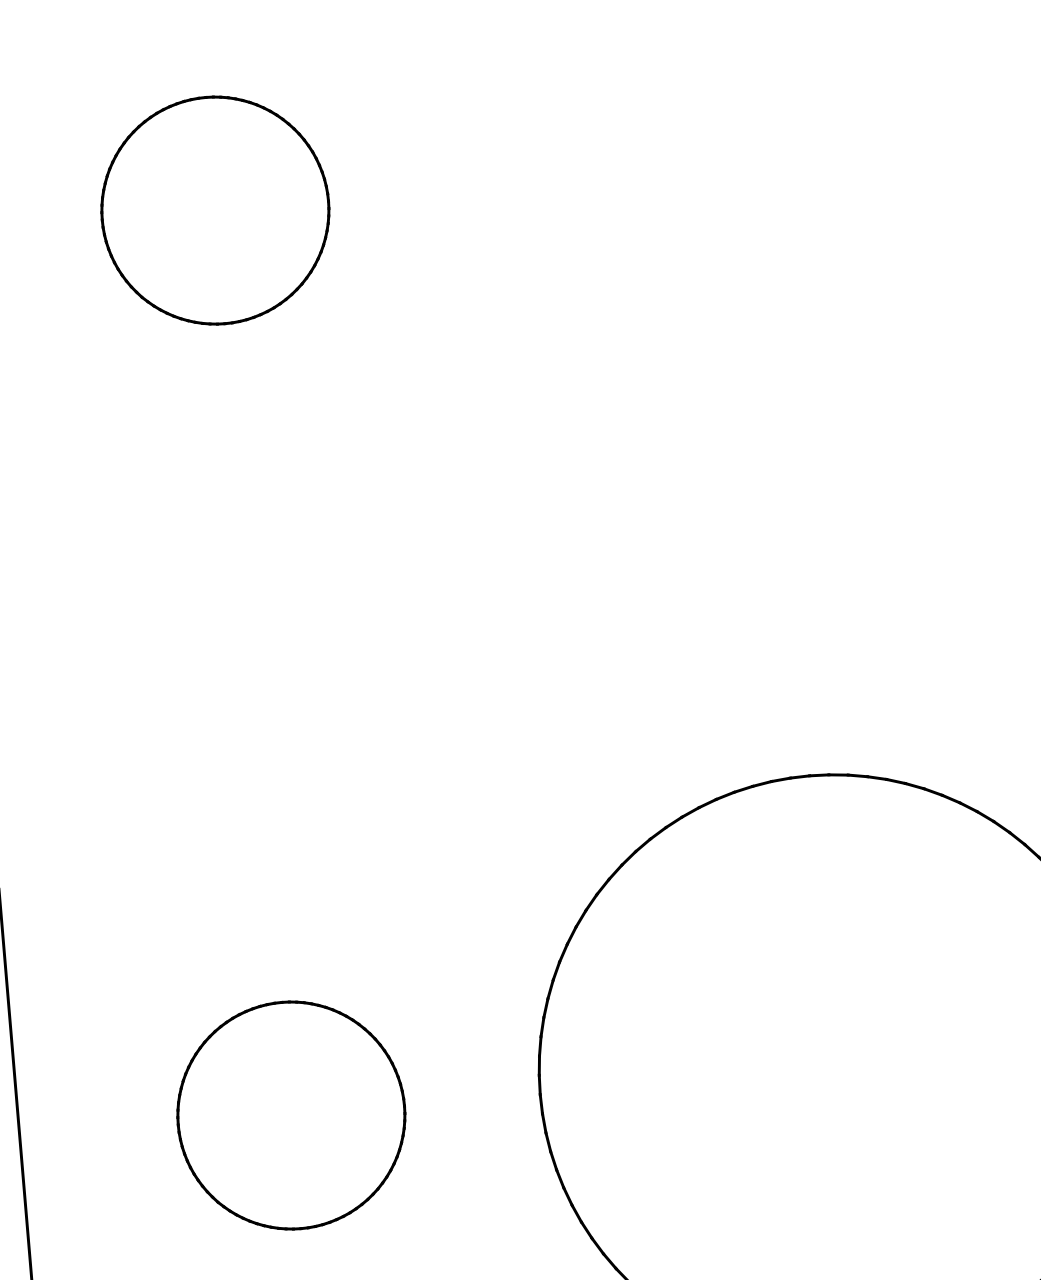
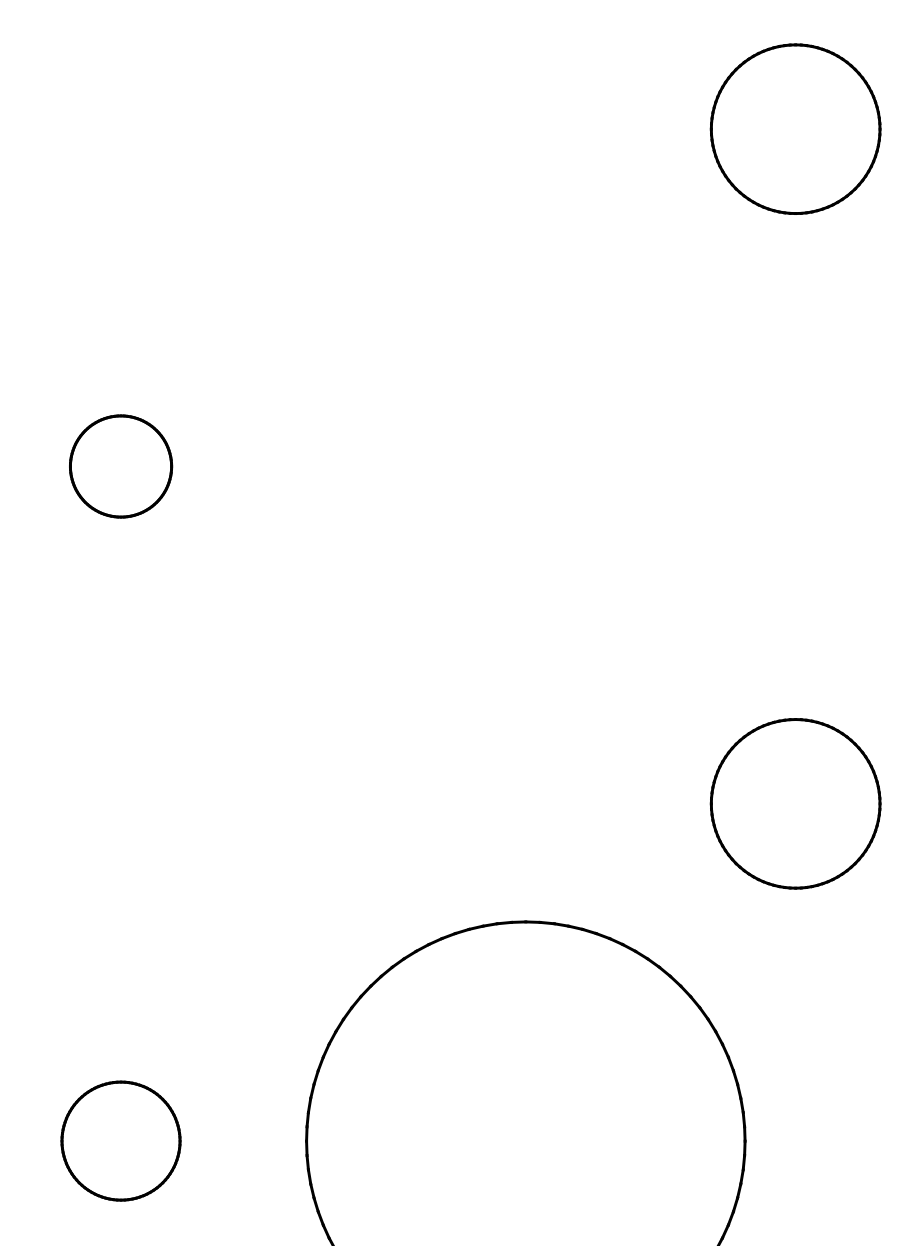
part: (214, 210) -> (120, 466), size x0.6
part: (290, 1114) -> (120, 1140), size x0.7

